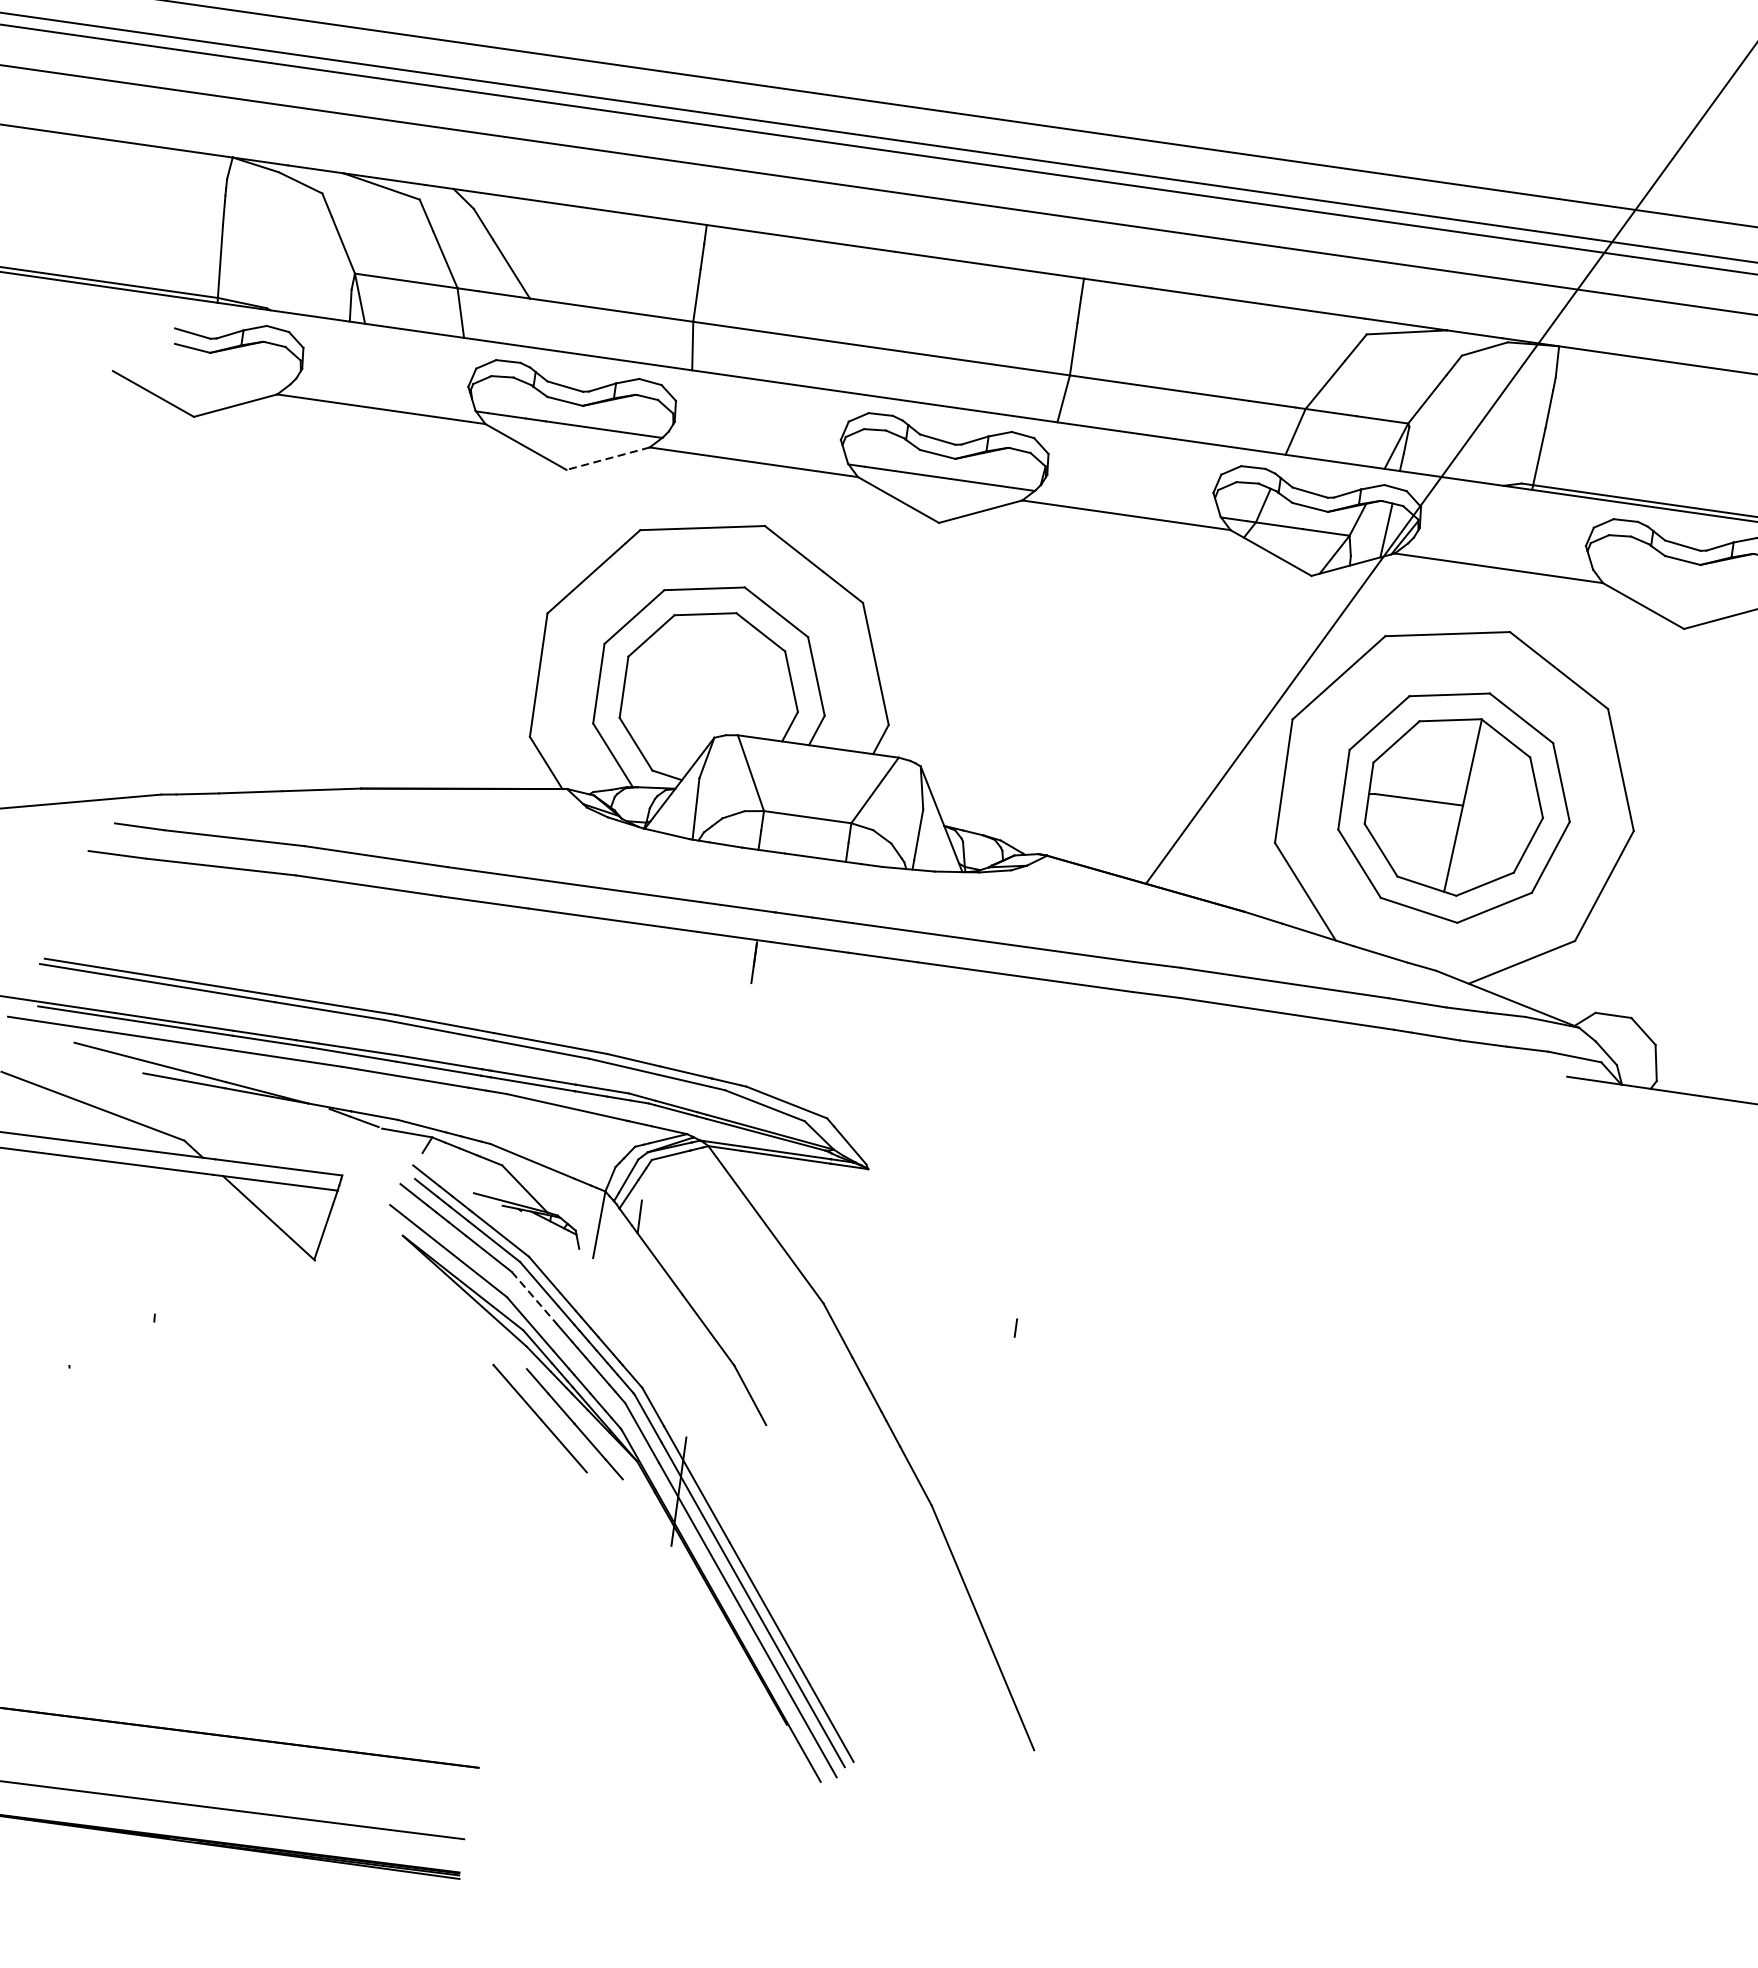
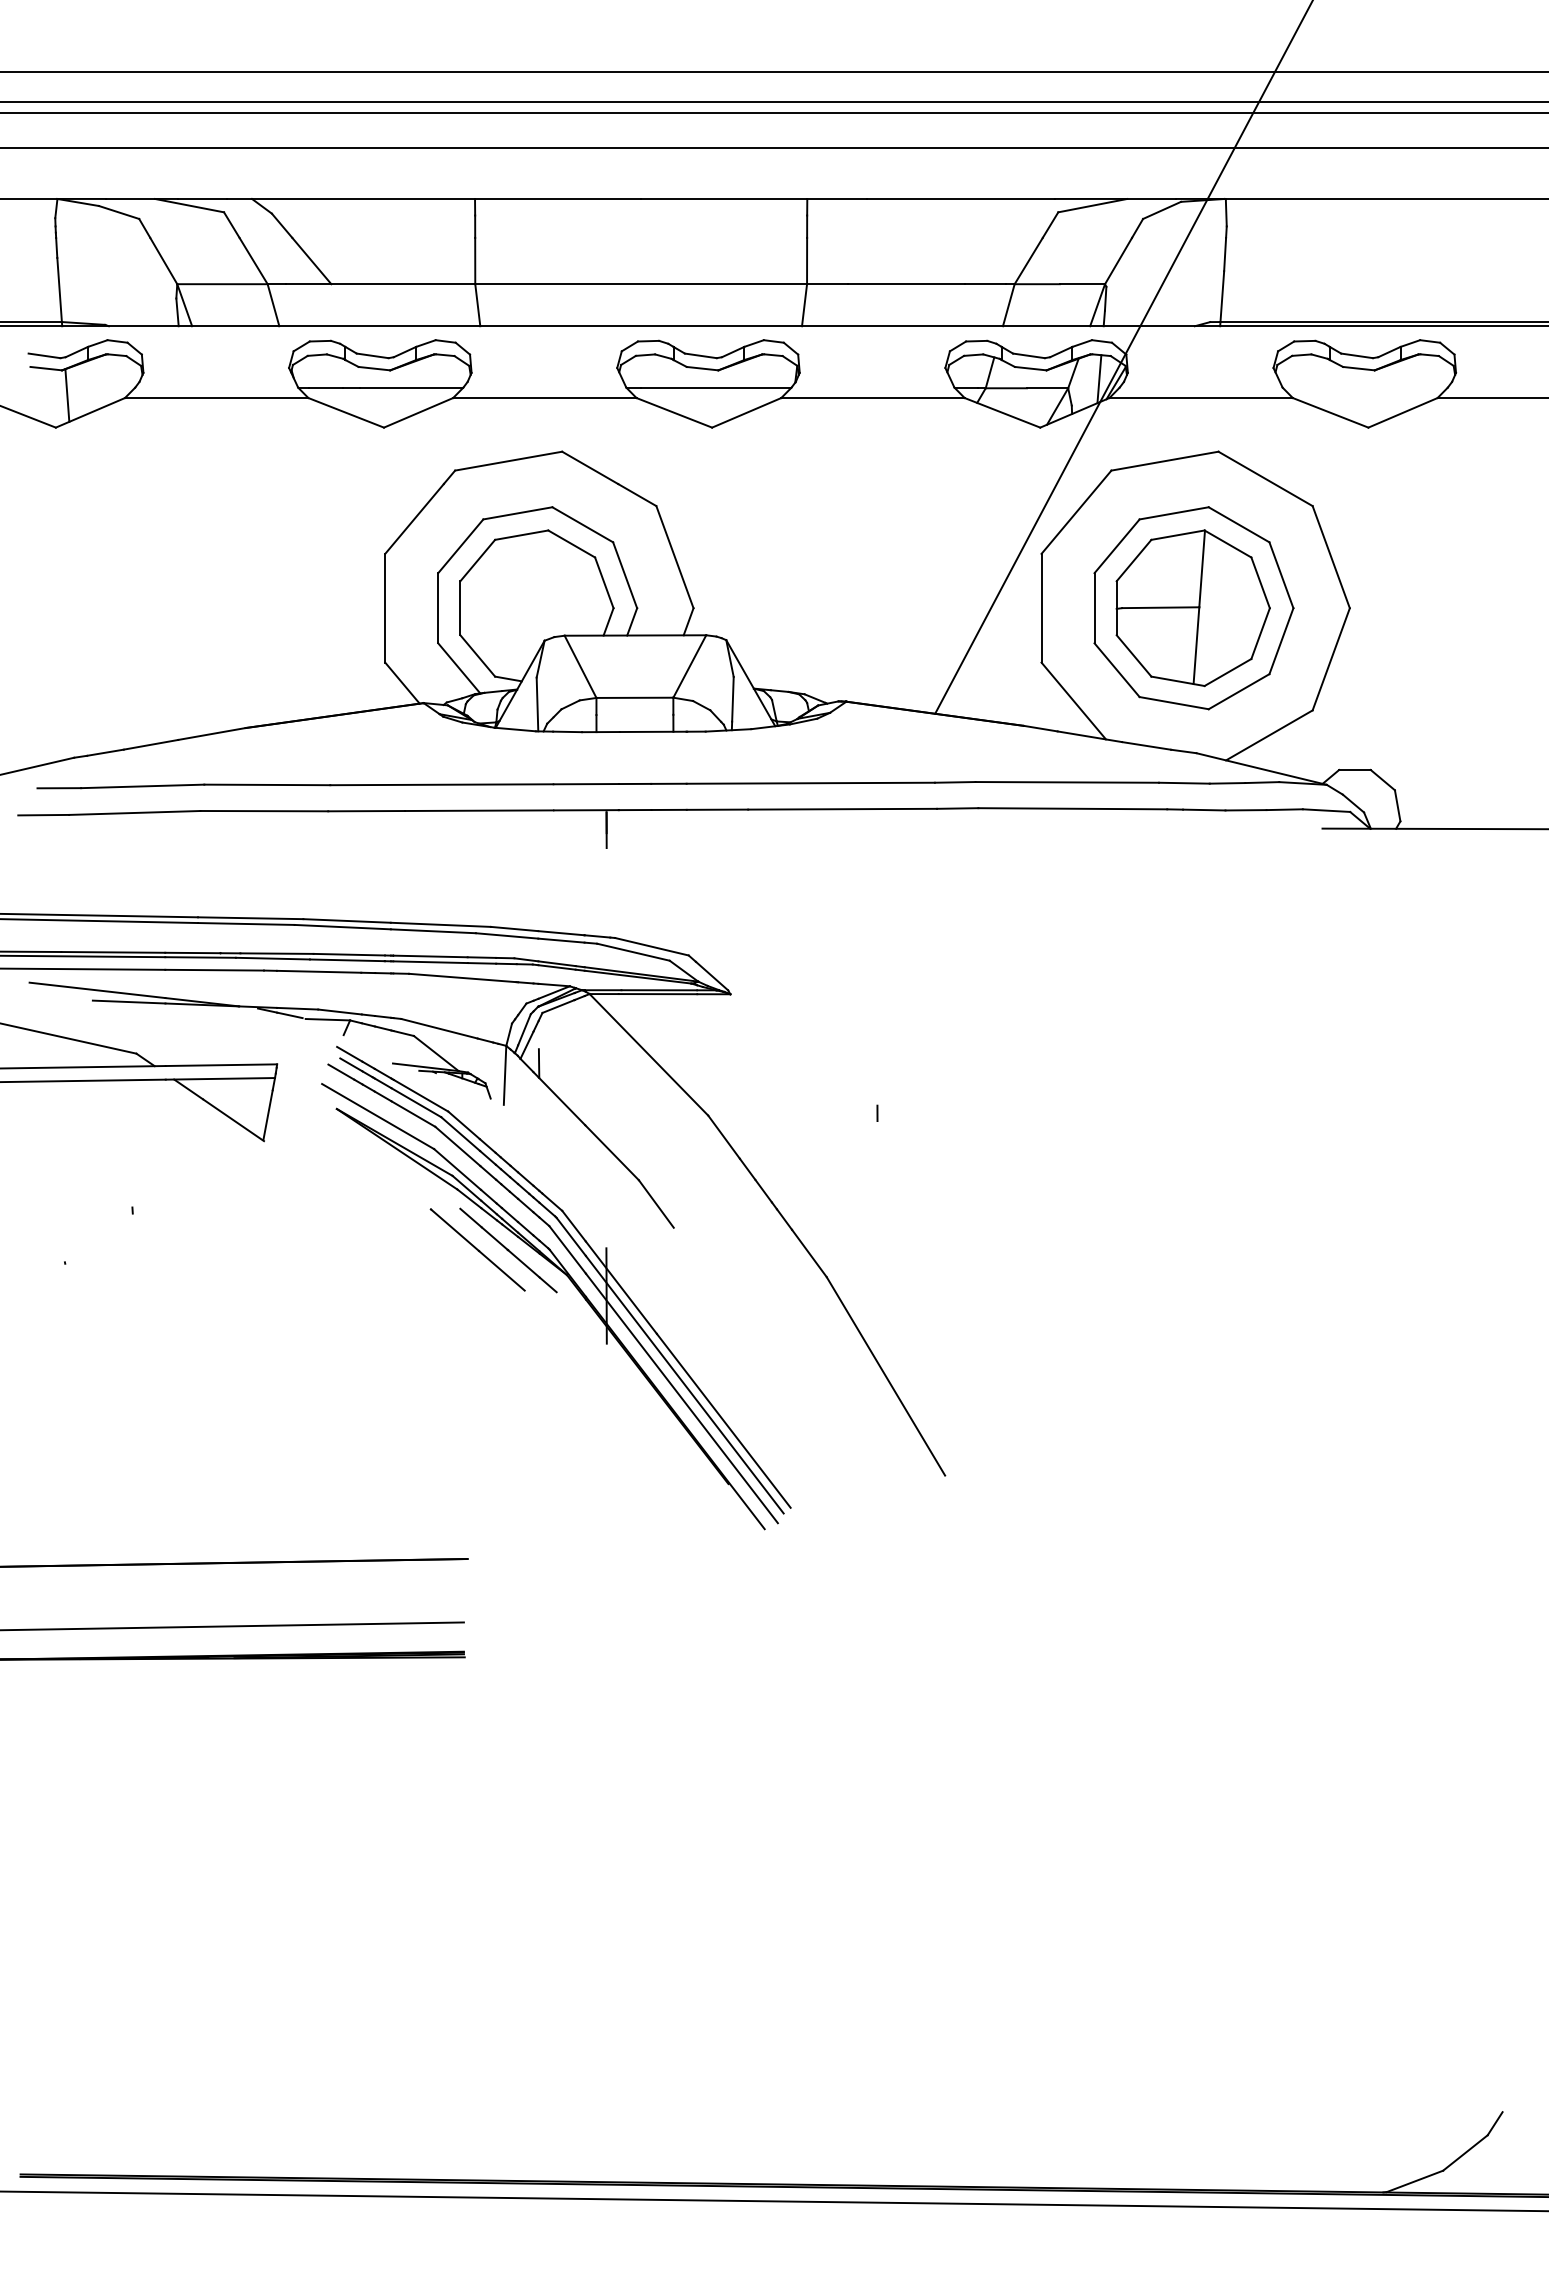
line: (212, 382) -> (67, 395), added
line: (608, 458) -> (418, 412), dashed -> solid
line: (533, 1297) -> (457, 1146), dashed -> solid

